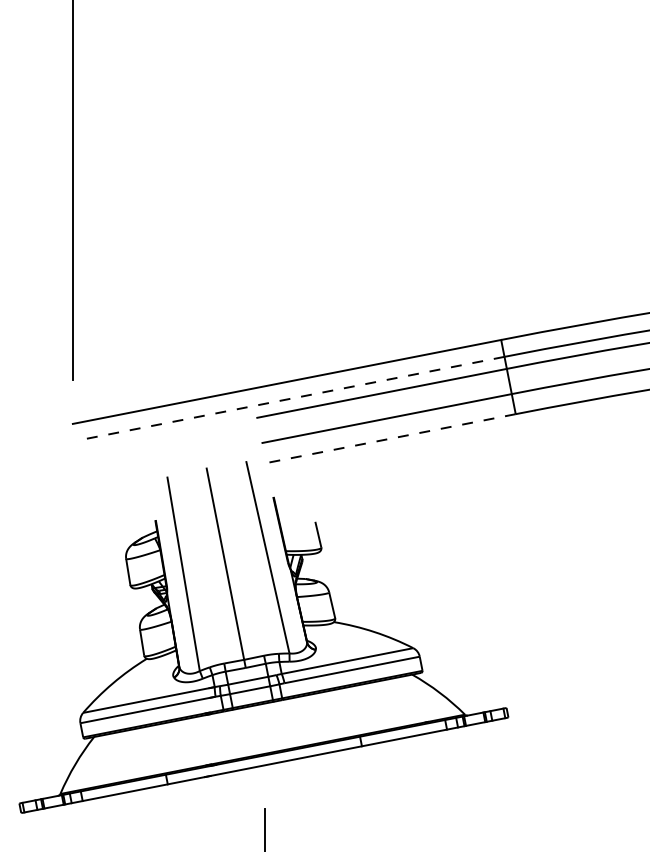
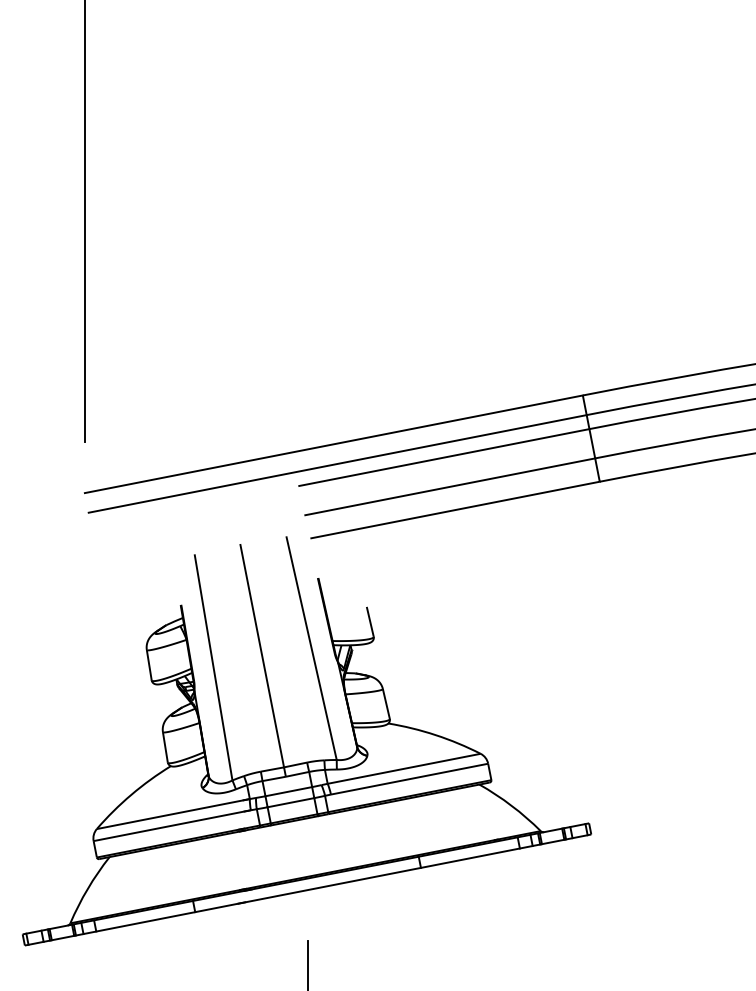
line: (290, 398) -> (337, 463), dashed -> solid
line: (391, 438) -> (455, 510), dashed -> solid

